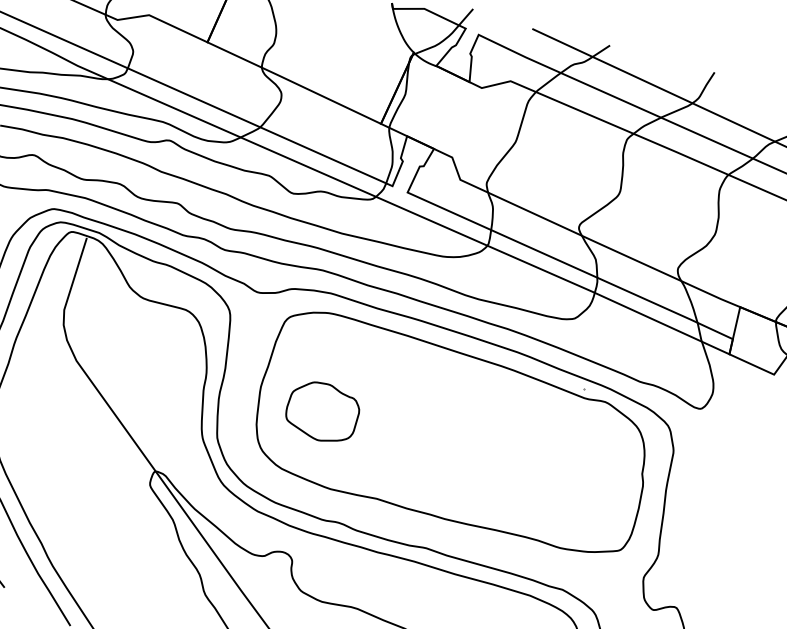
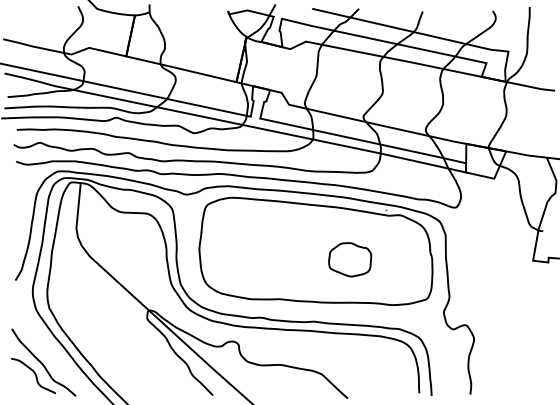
part: (323, 411) -> (350, 259), moved

